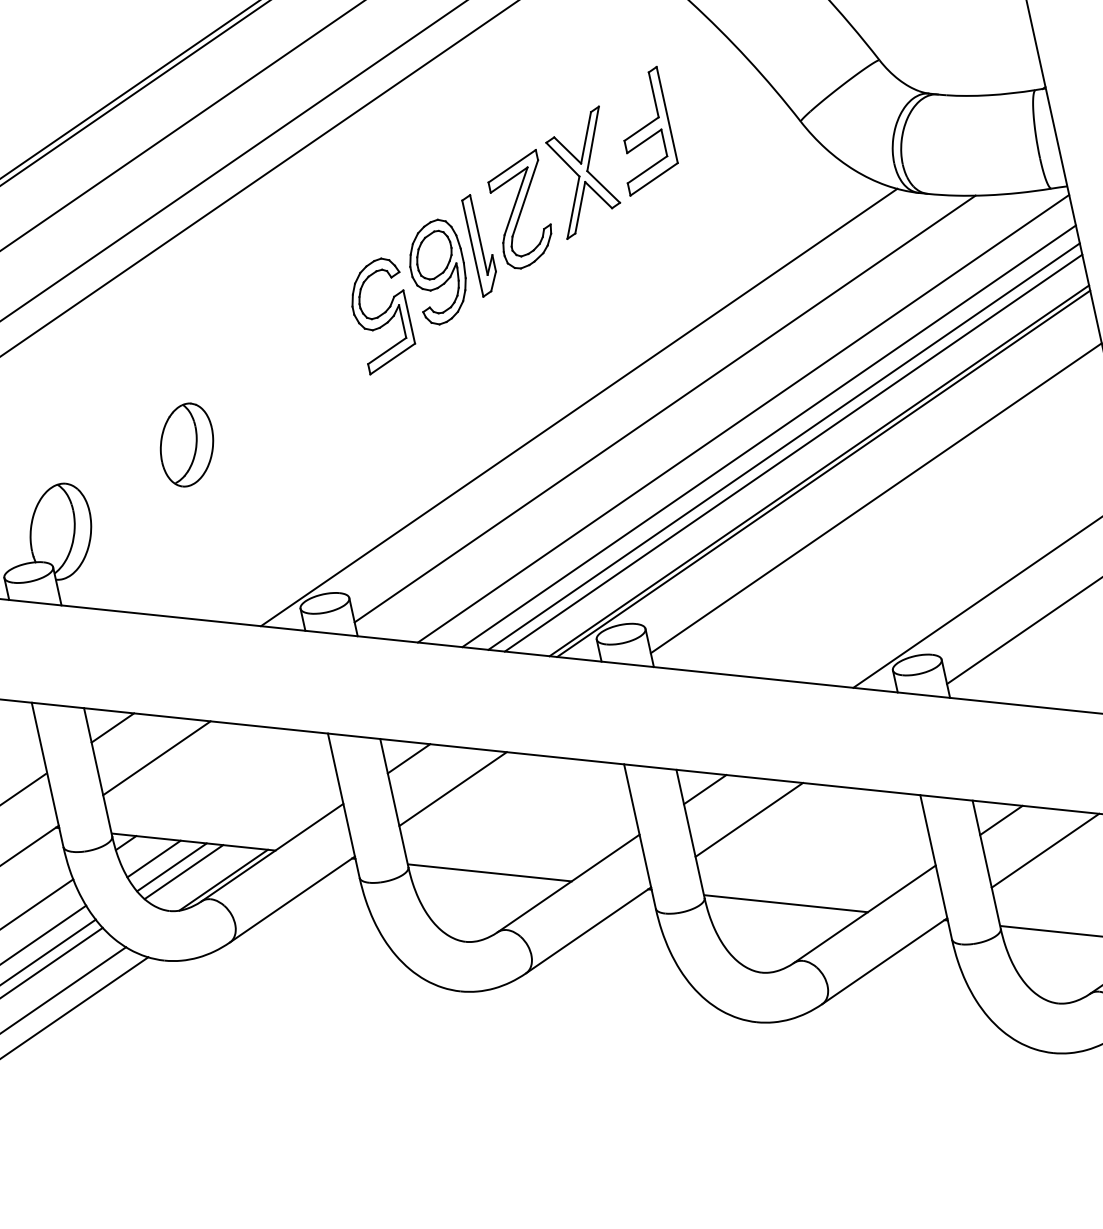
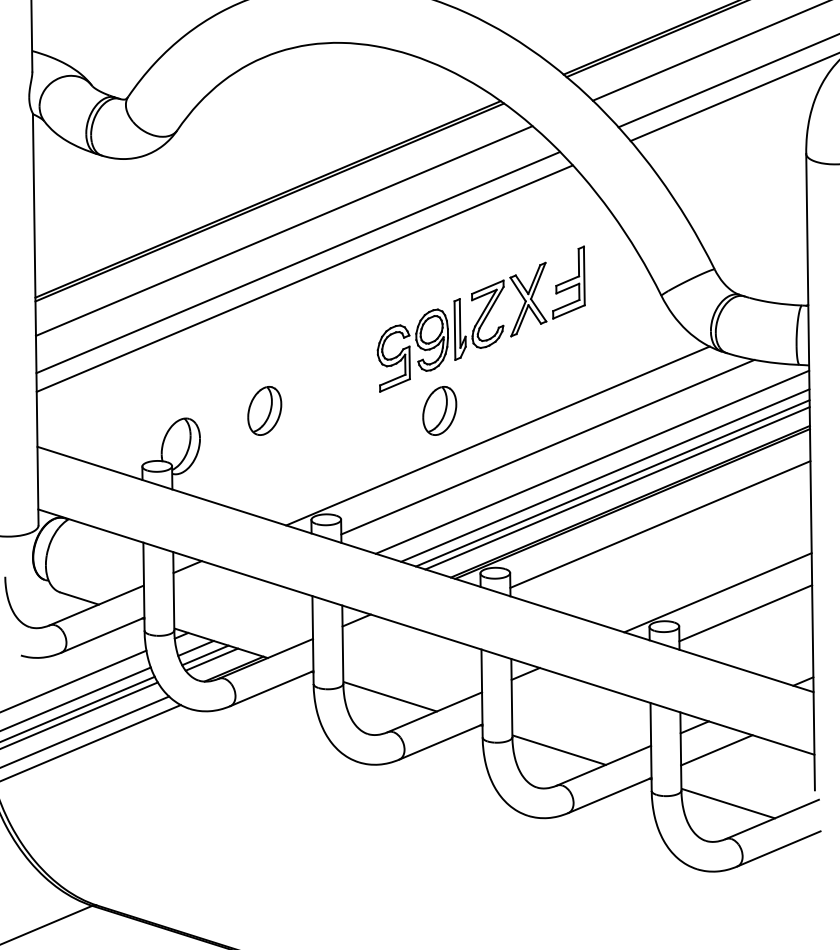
part: (474, 385) -> (439, 410), added
line: (156, 757) -> (209, 589), removed
line: (452, 789) -> (378, 643), removed
line: (748, 819) -> (547, 696), removed

